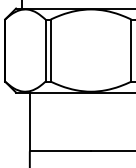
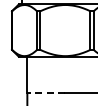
line: (60, 151) -> (46, 93), solid -> dashed

